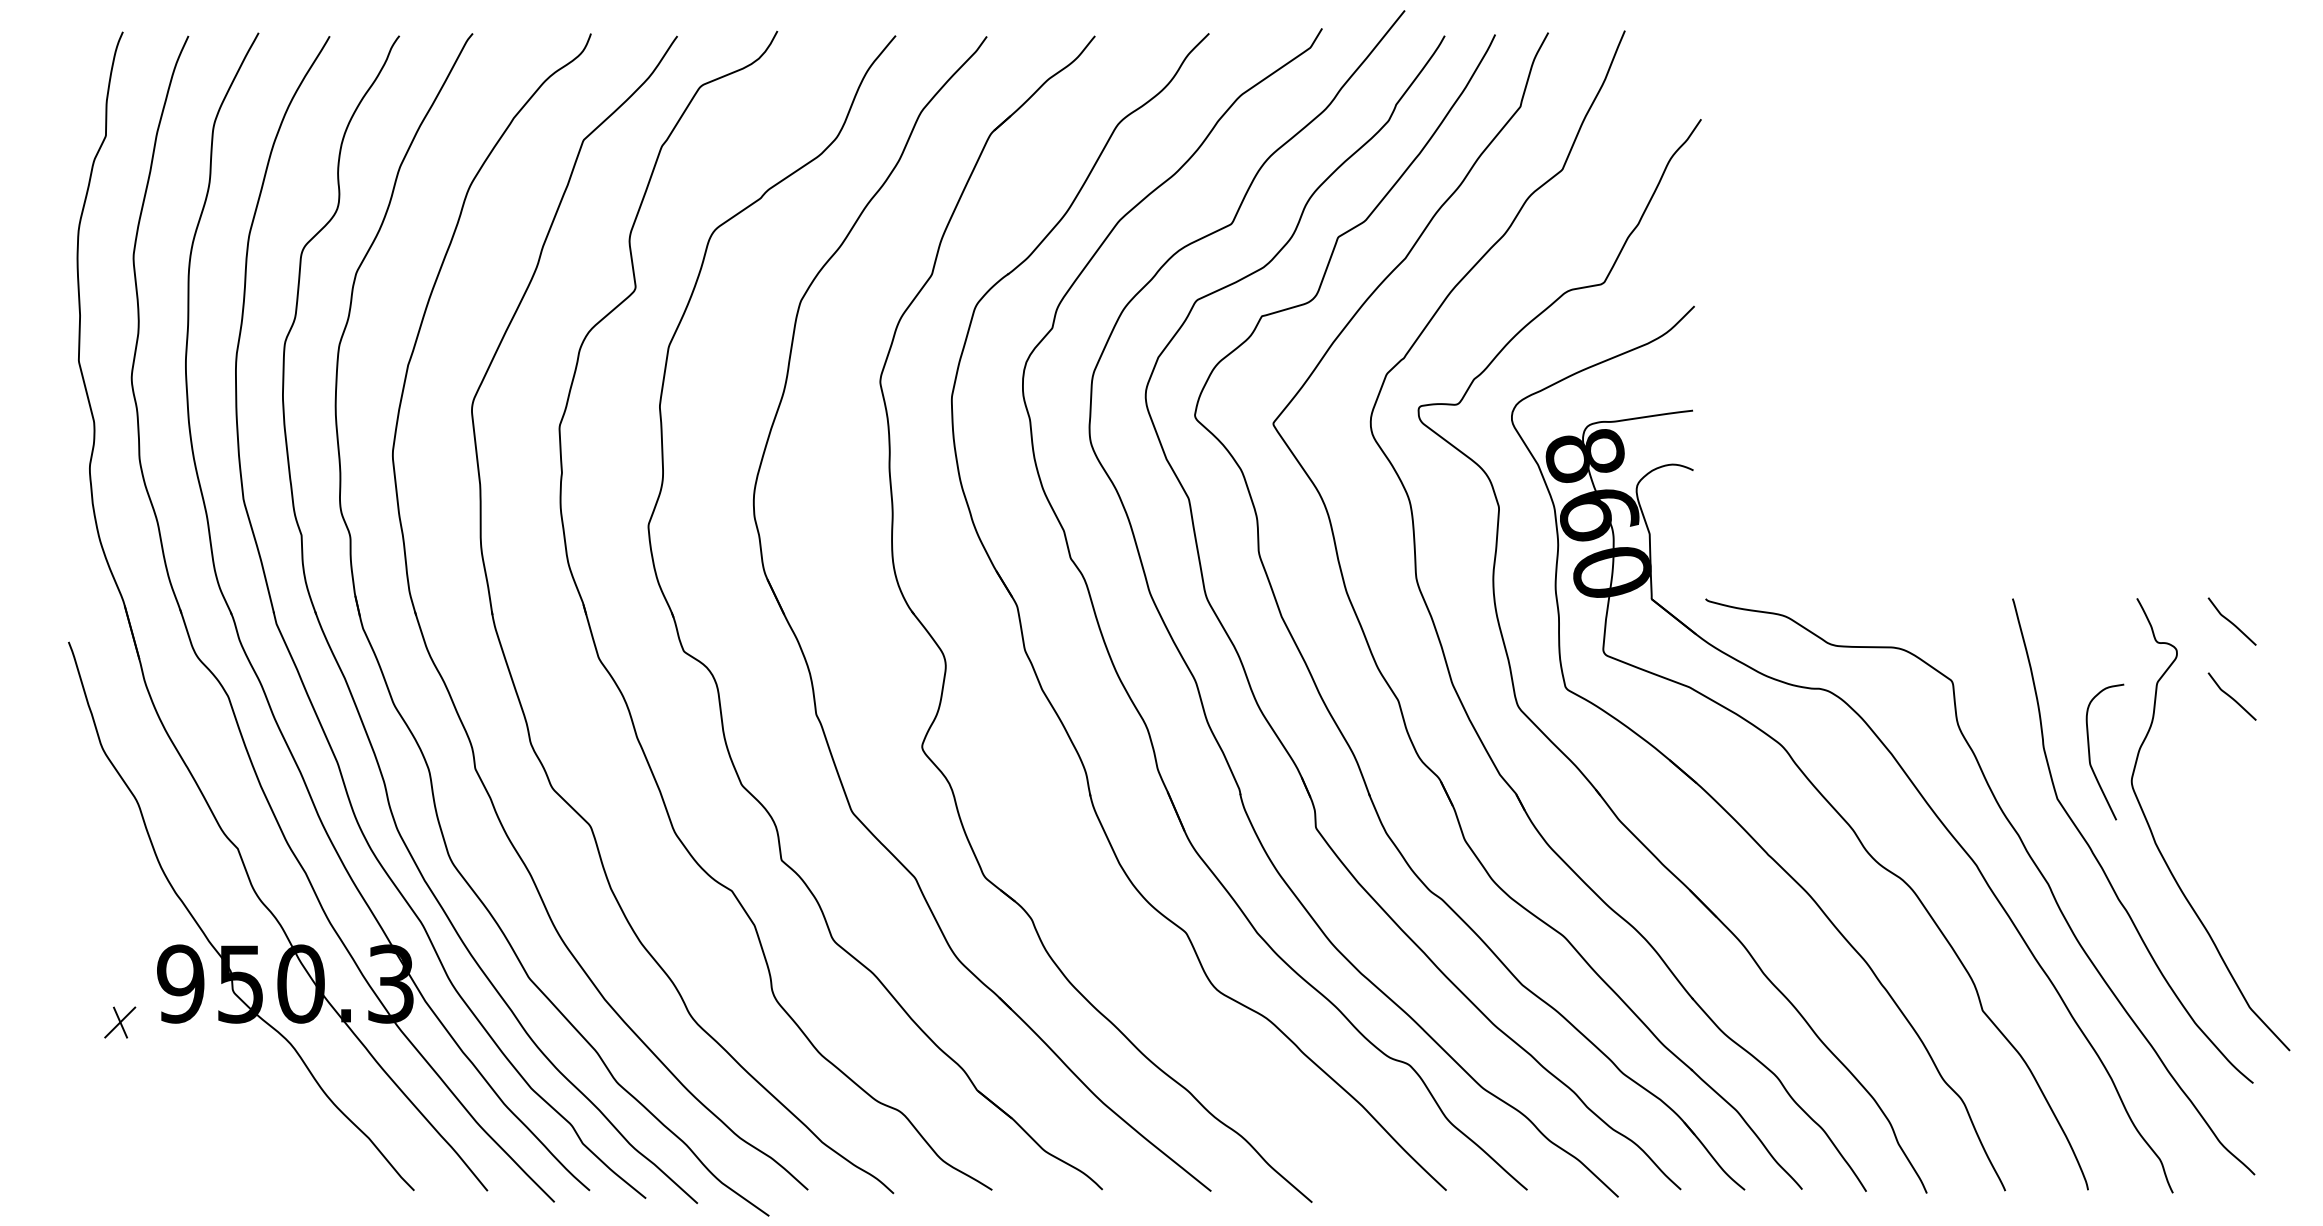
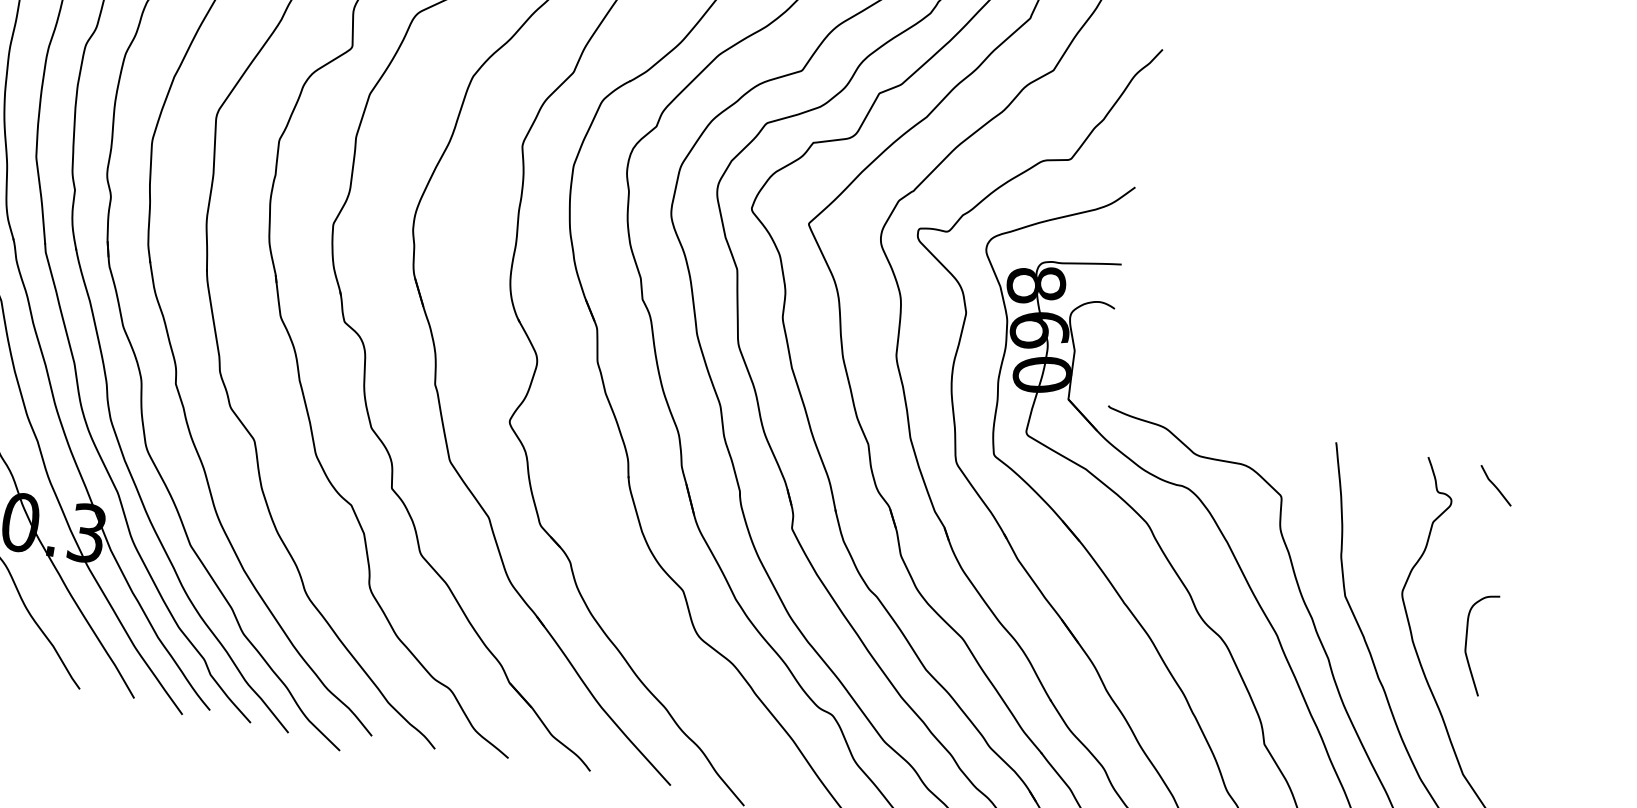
curve: (2231, 696) -> (1486, 541), removed
curve: (2090, 753) -> (1466, 643), moved

